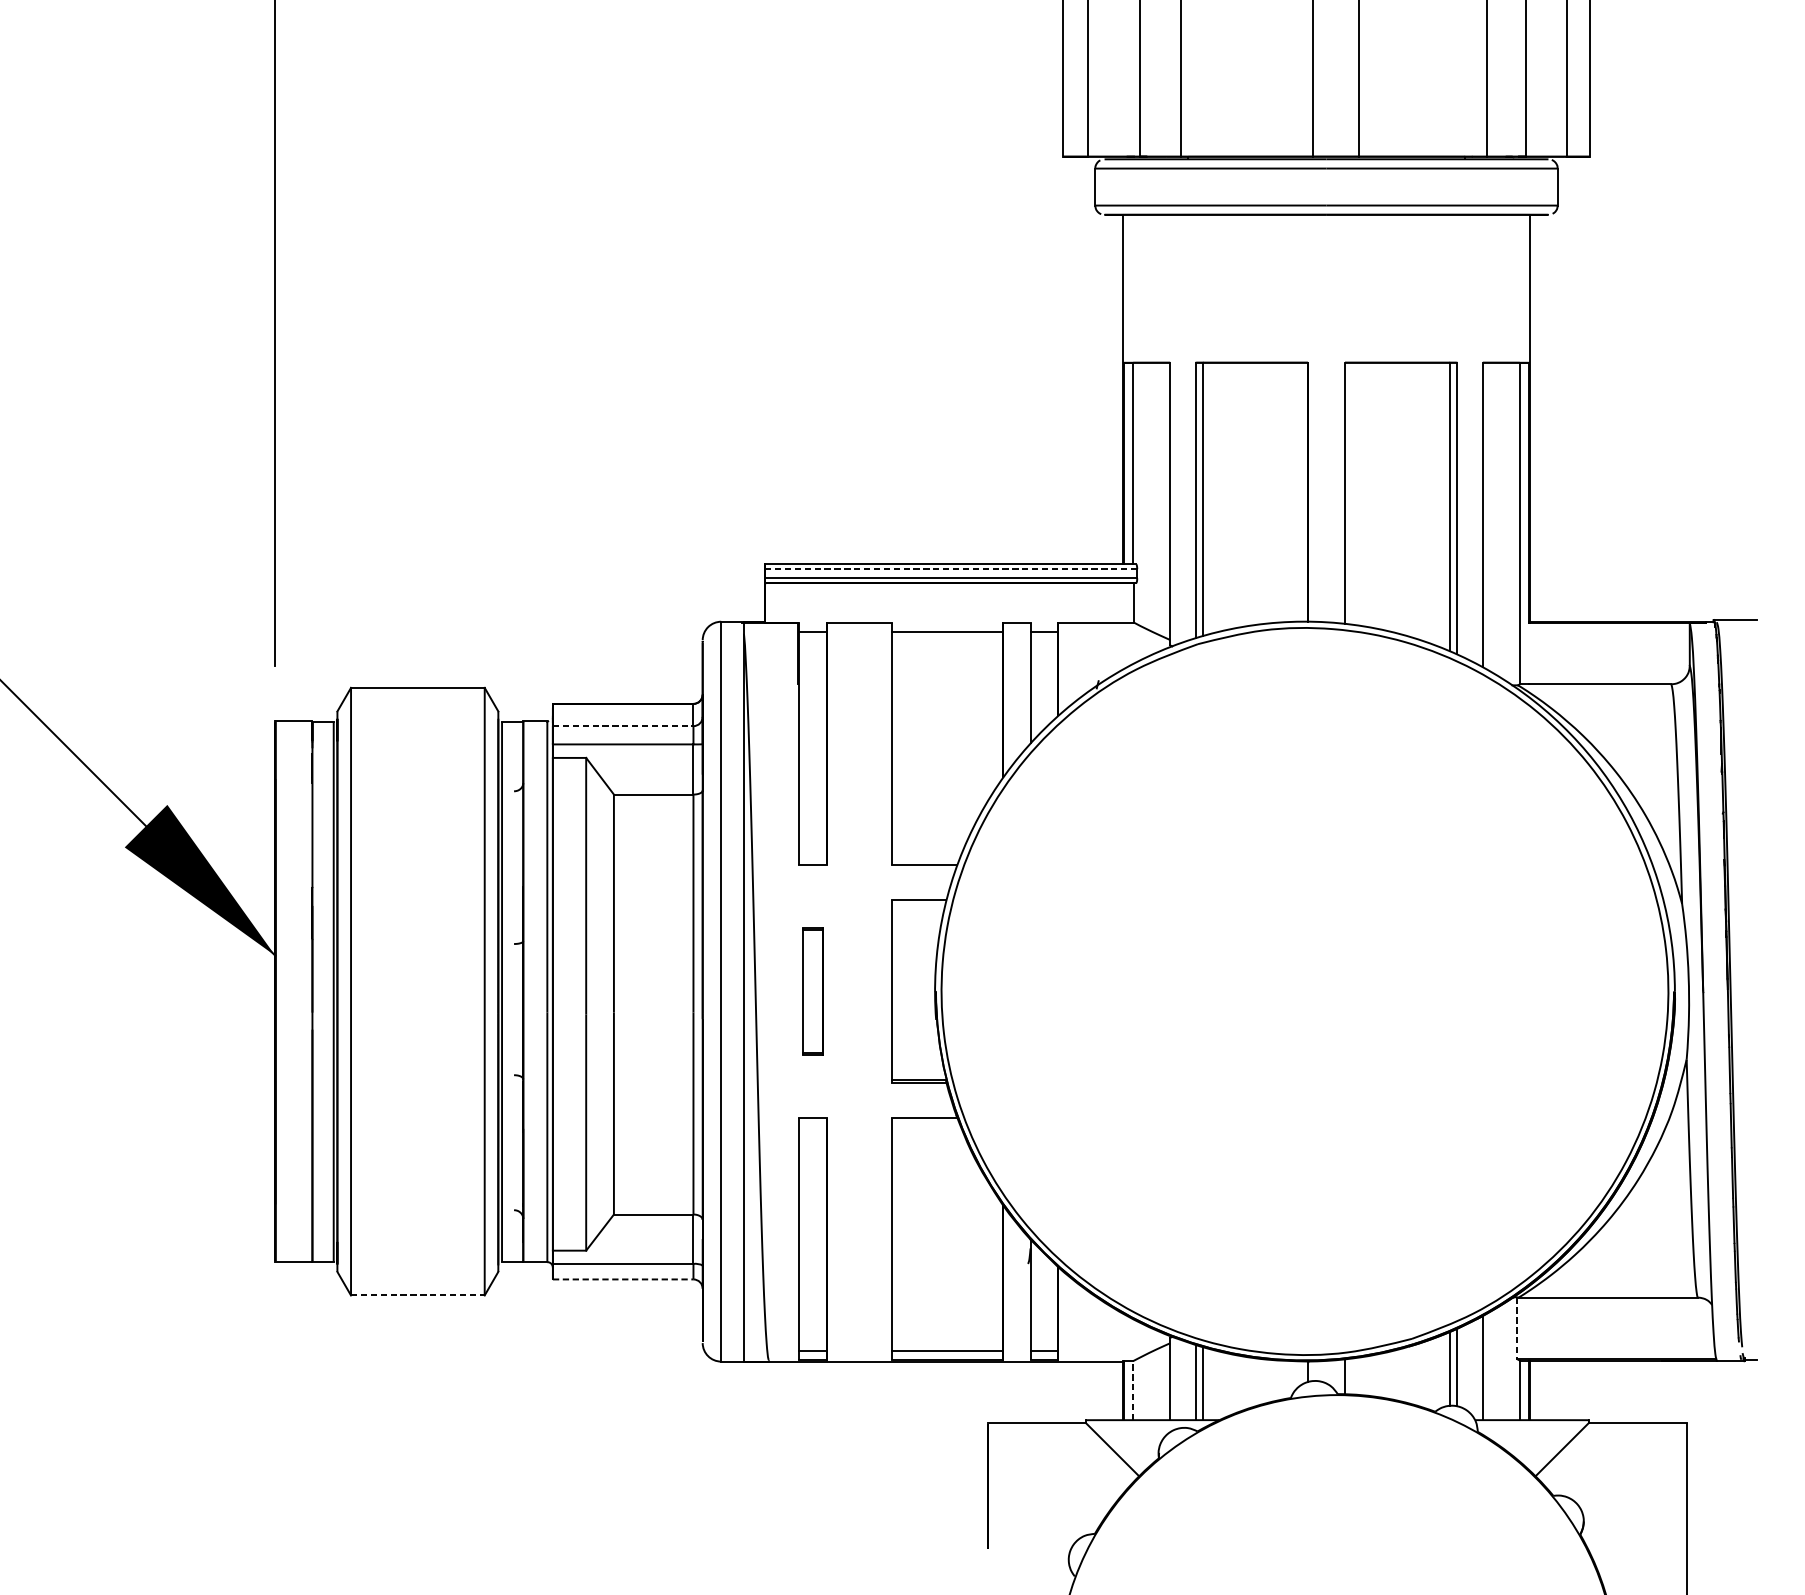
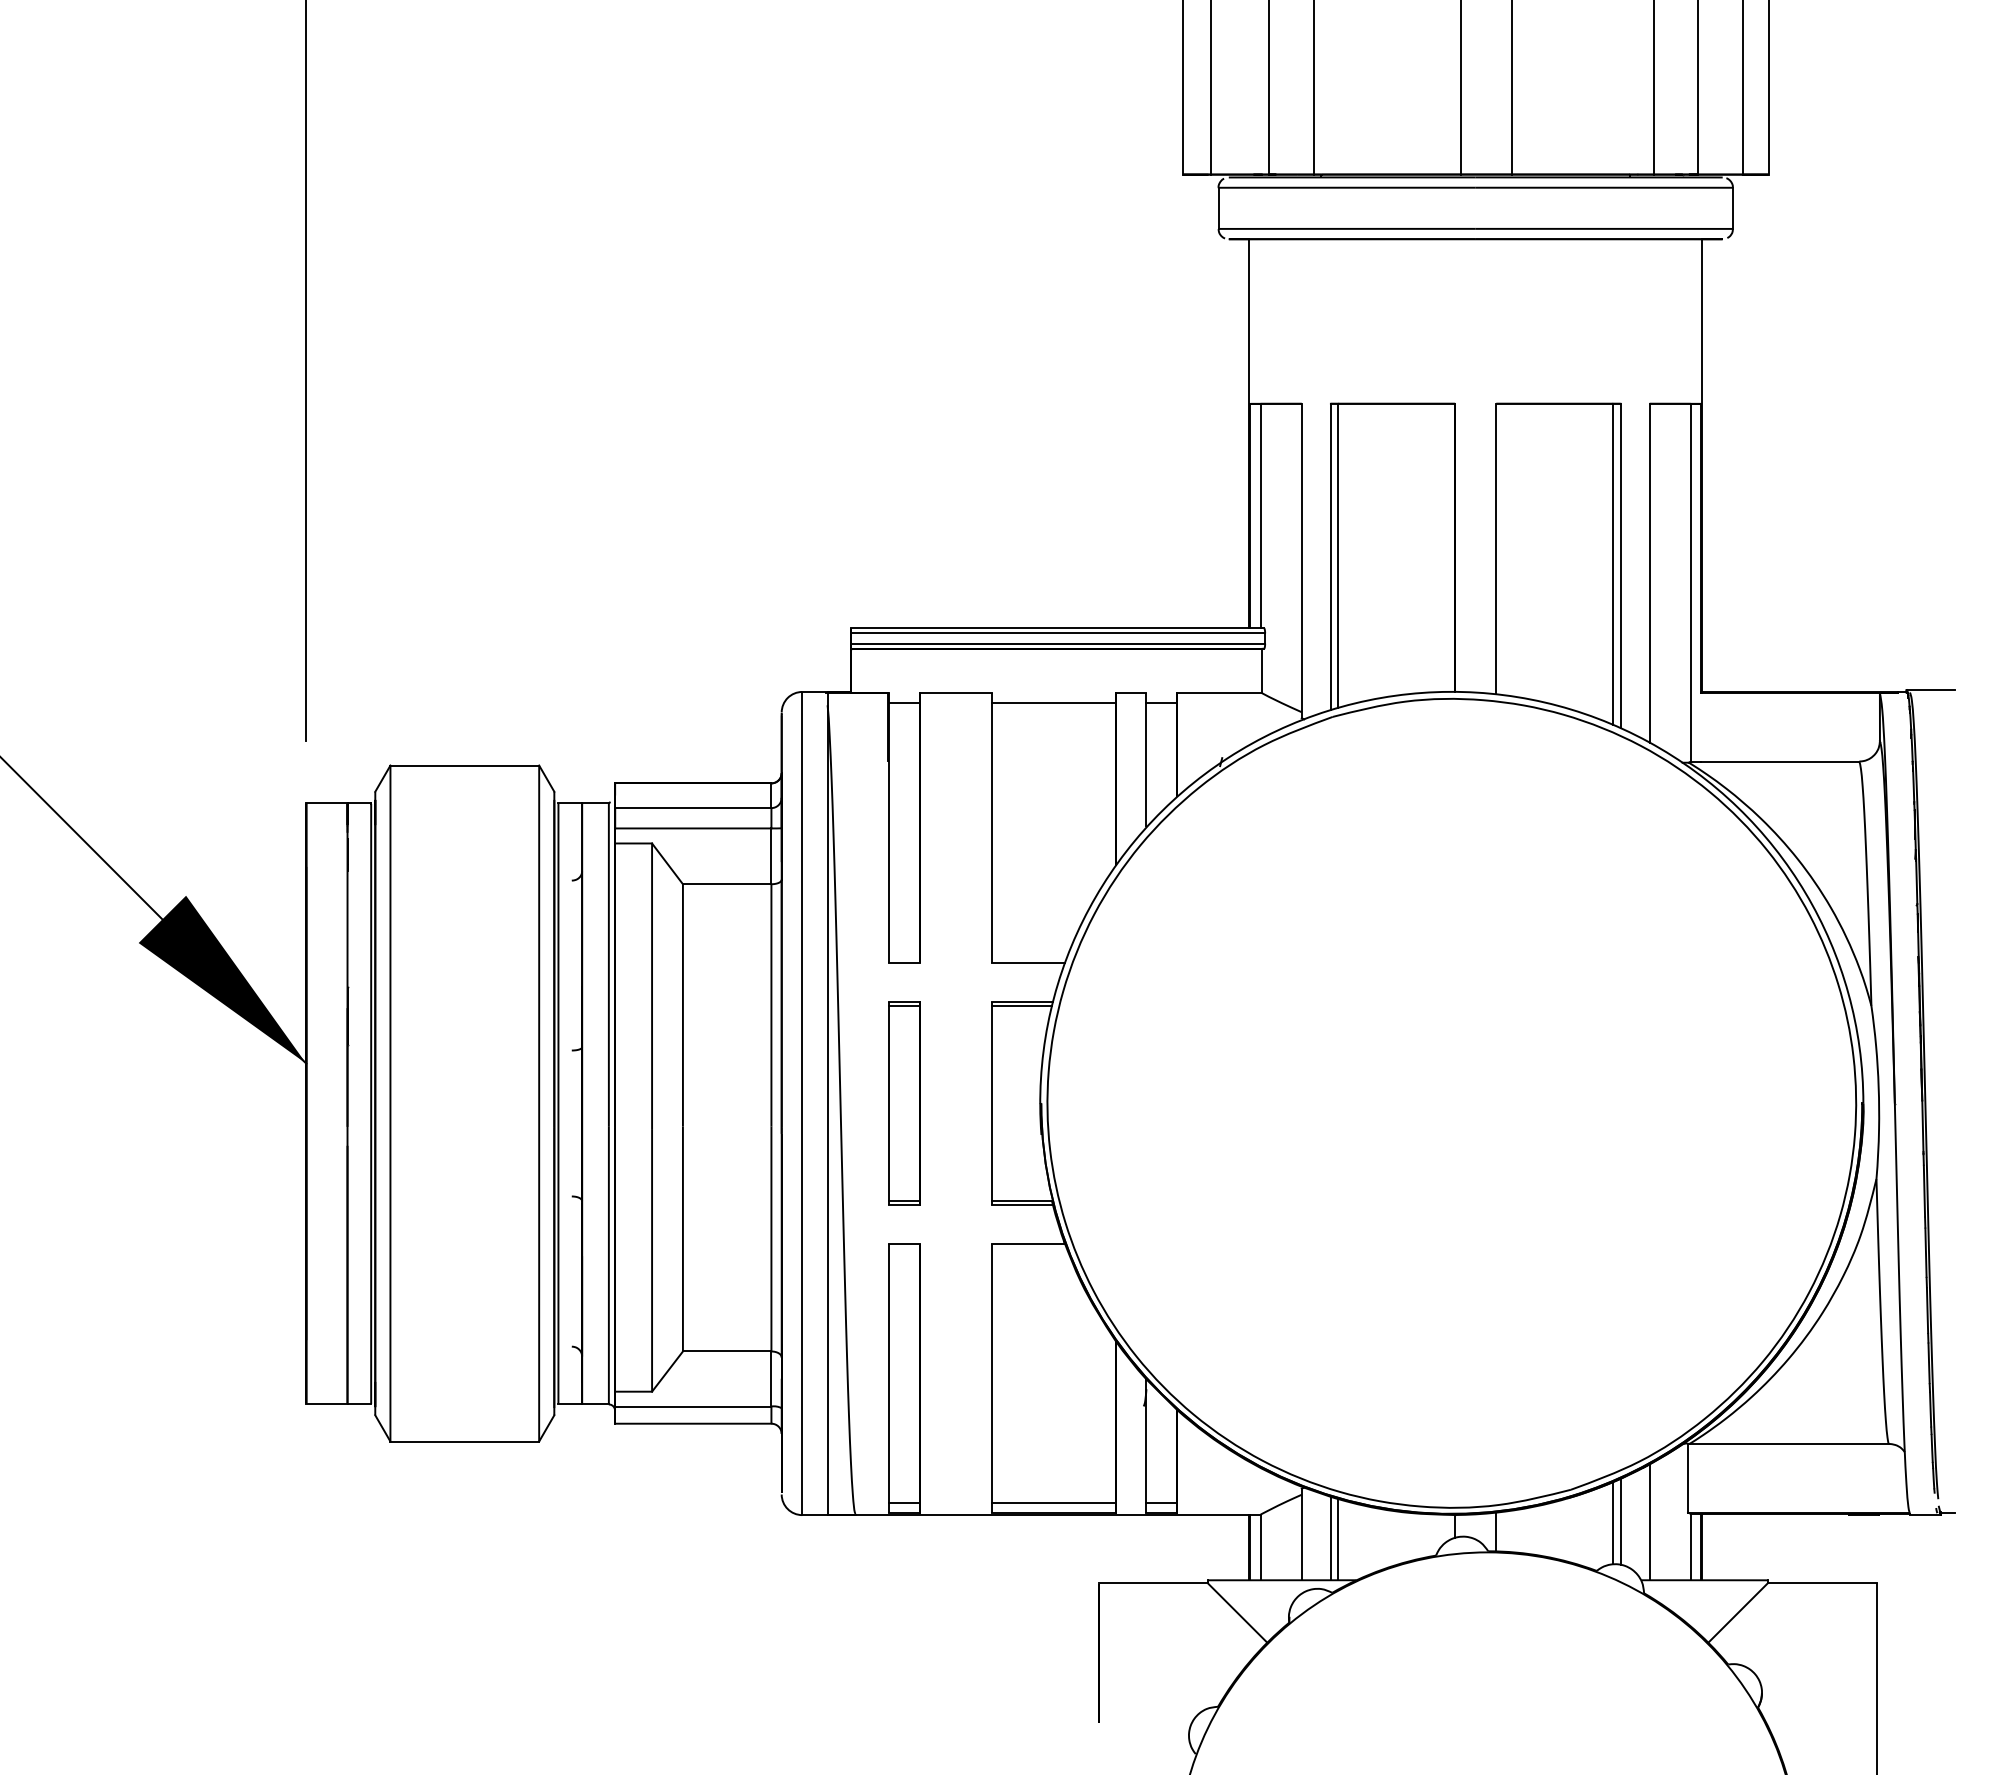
line: (951, 569) -> (1058, 633), dashed -> solid
line: (623, 726) -> (693, 808), dashed -> solid
line: (919, 903) -> (1022, 1005), added
part: (813, 991) -> (904, 1103), size x1.43
line: (623, 1279) -> (693, 1423), dashed -> solid
line: (418, 1295) -> (465, 1441), dashed -> solid
line: (1517, 1328) -> (1688, 1478), dashed -> solid
line: (1133, 1390) -> (1260, 1547), dashed -> solid

